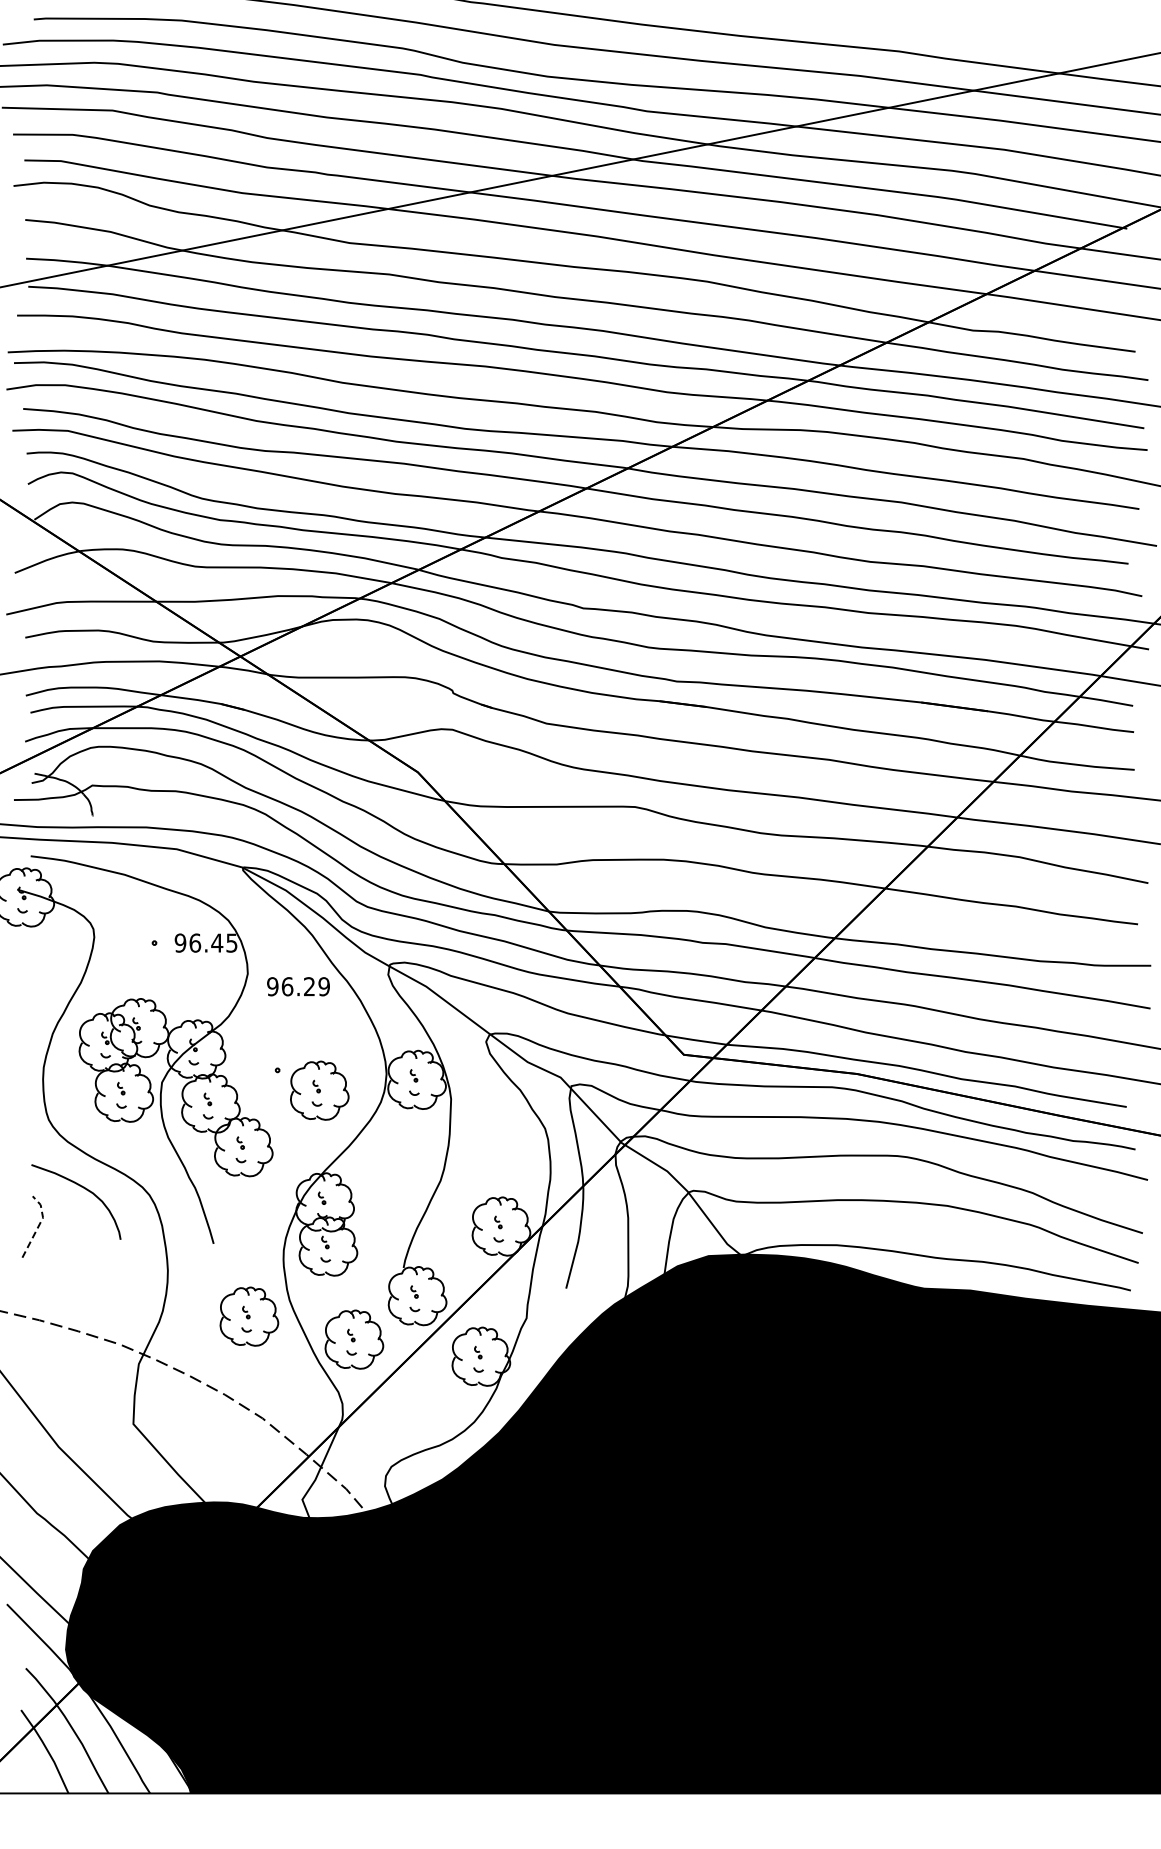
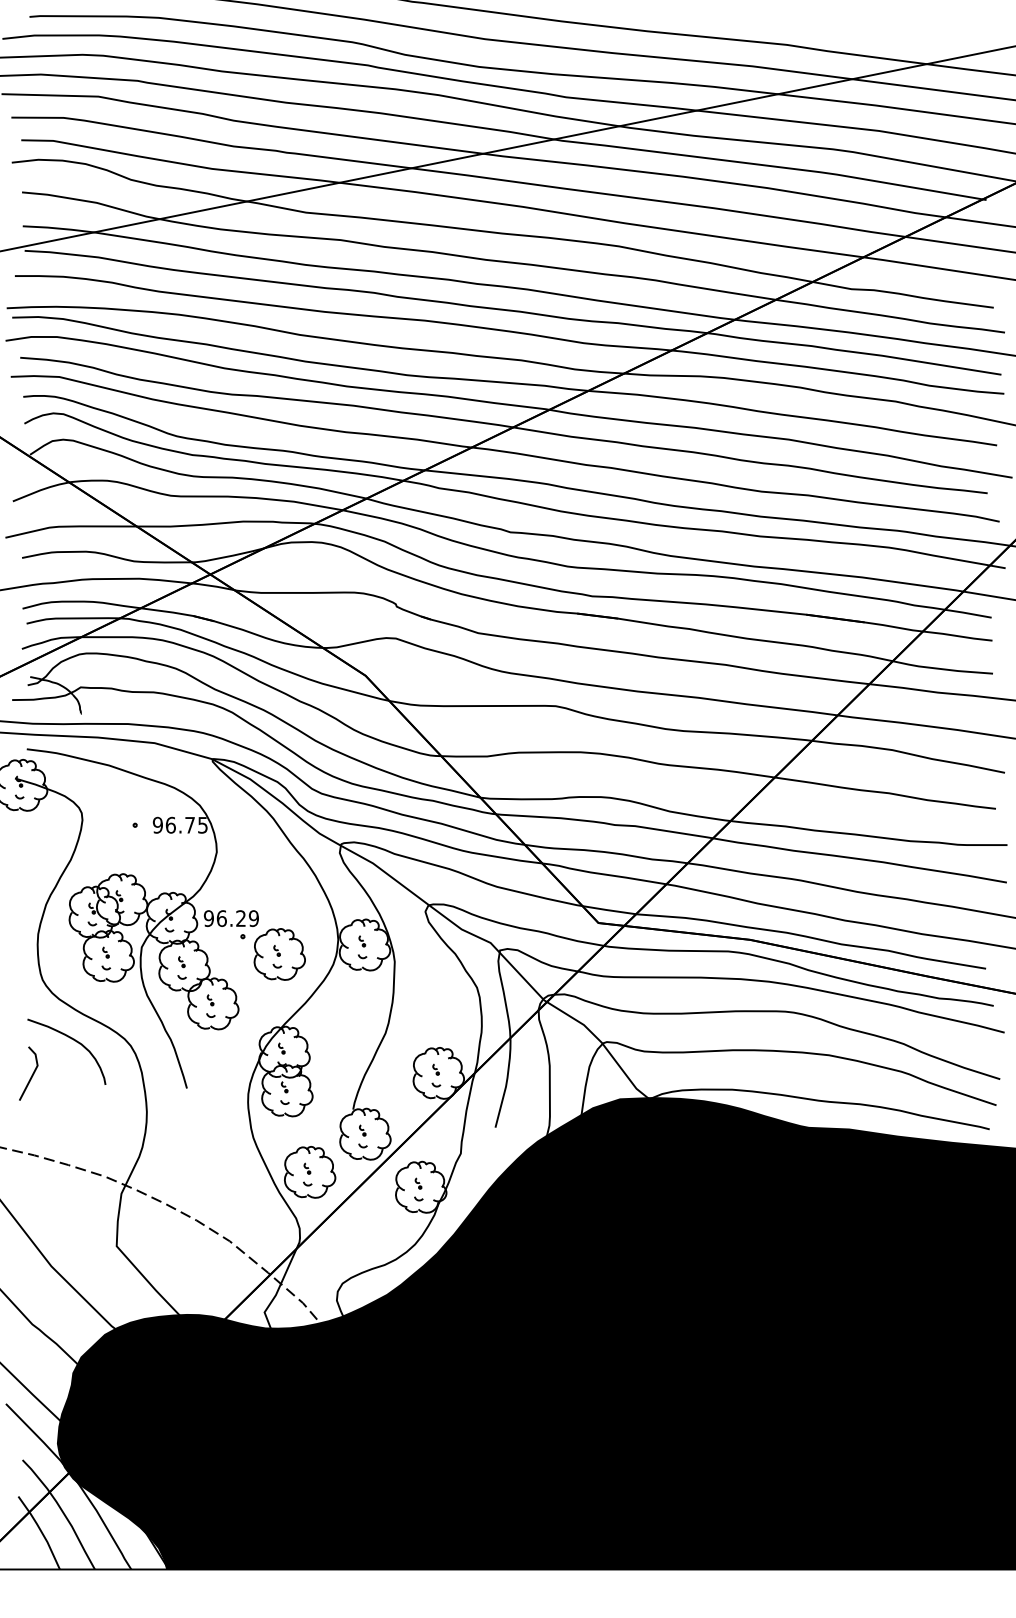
text: (217, 942) -> (190, 824), 96.45 -> 96.75
text: (298, 986) -> (231, 918), moved
line: (39, 1224) -> (34, 1071), dashed -> solid
part: (249, 1316) -> (218, 1152), removed

